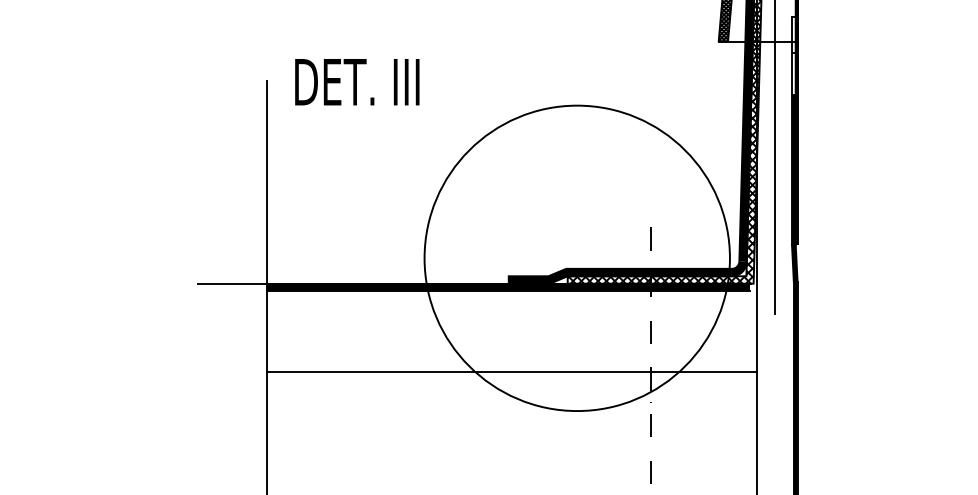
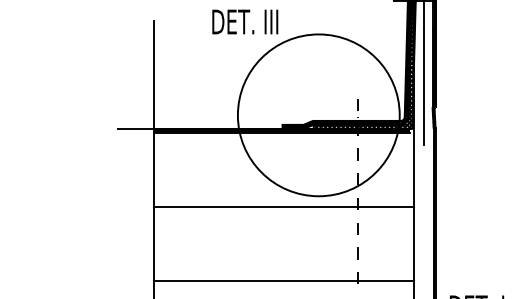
text: (357, 81) -> (245, 21), moved
line: (510, 371) -> (283, 206), moved

